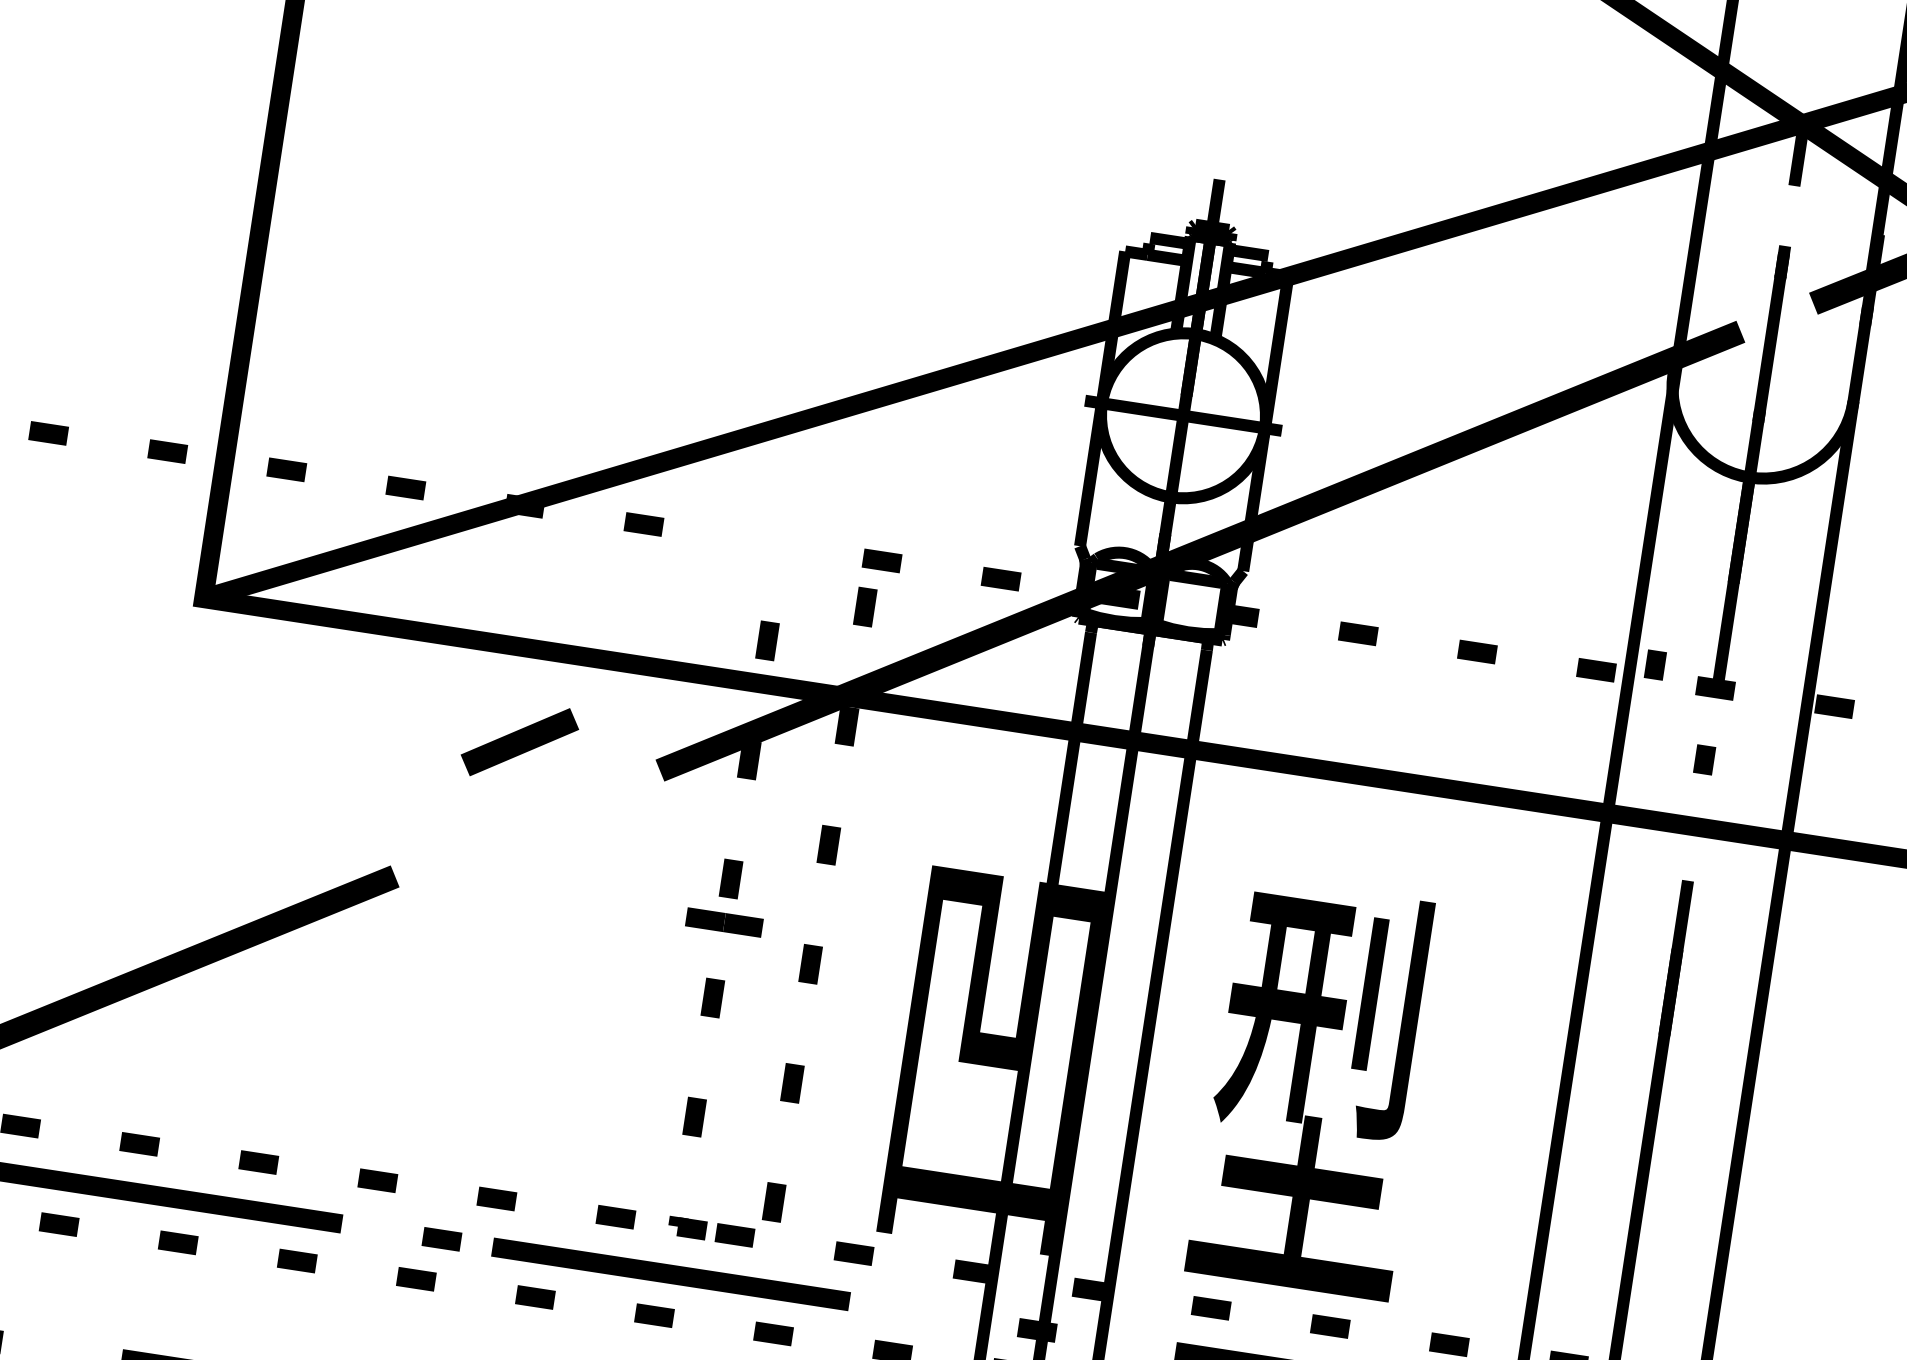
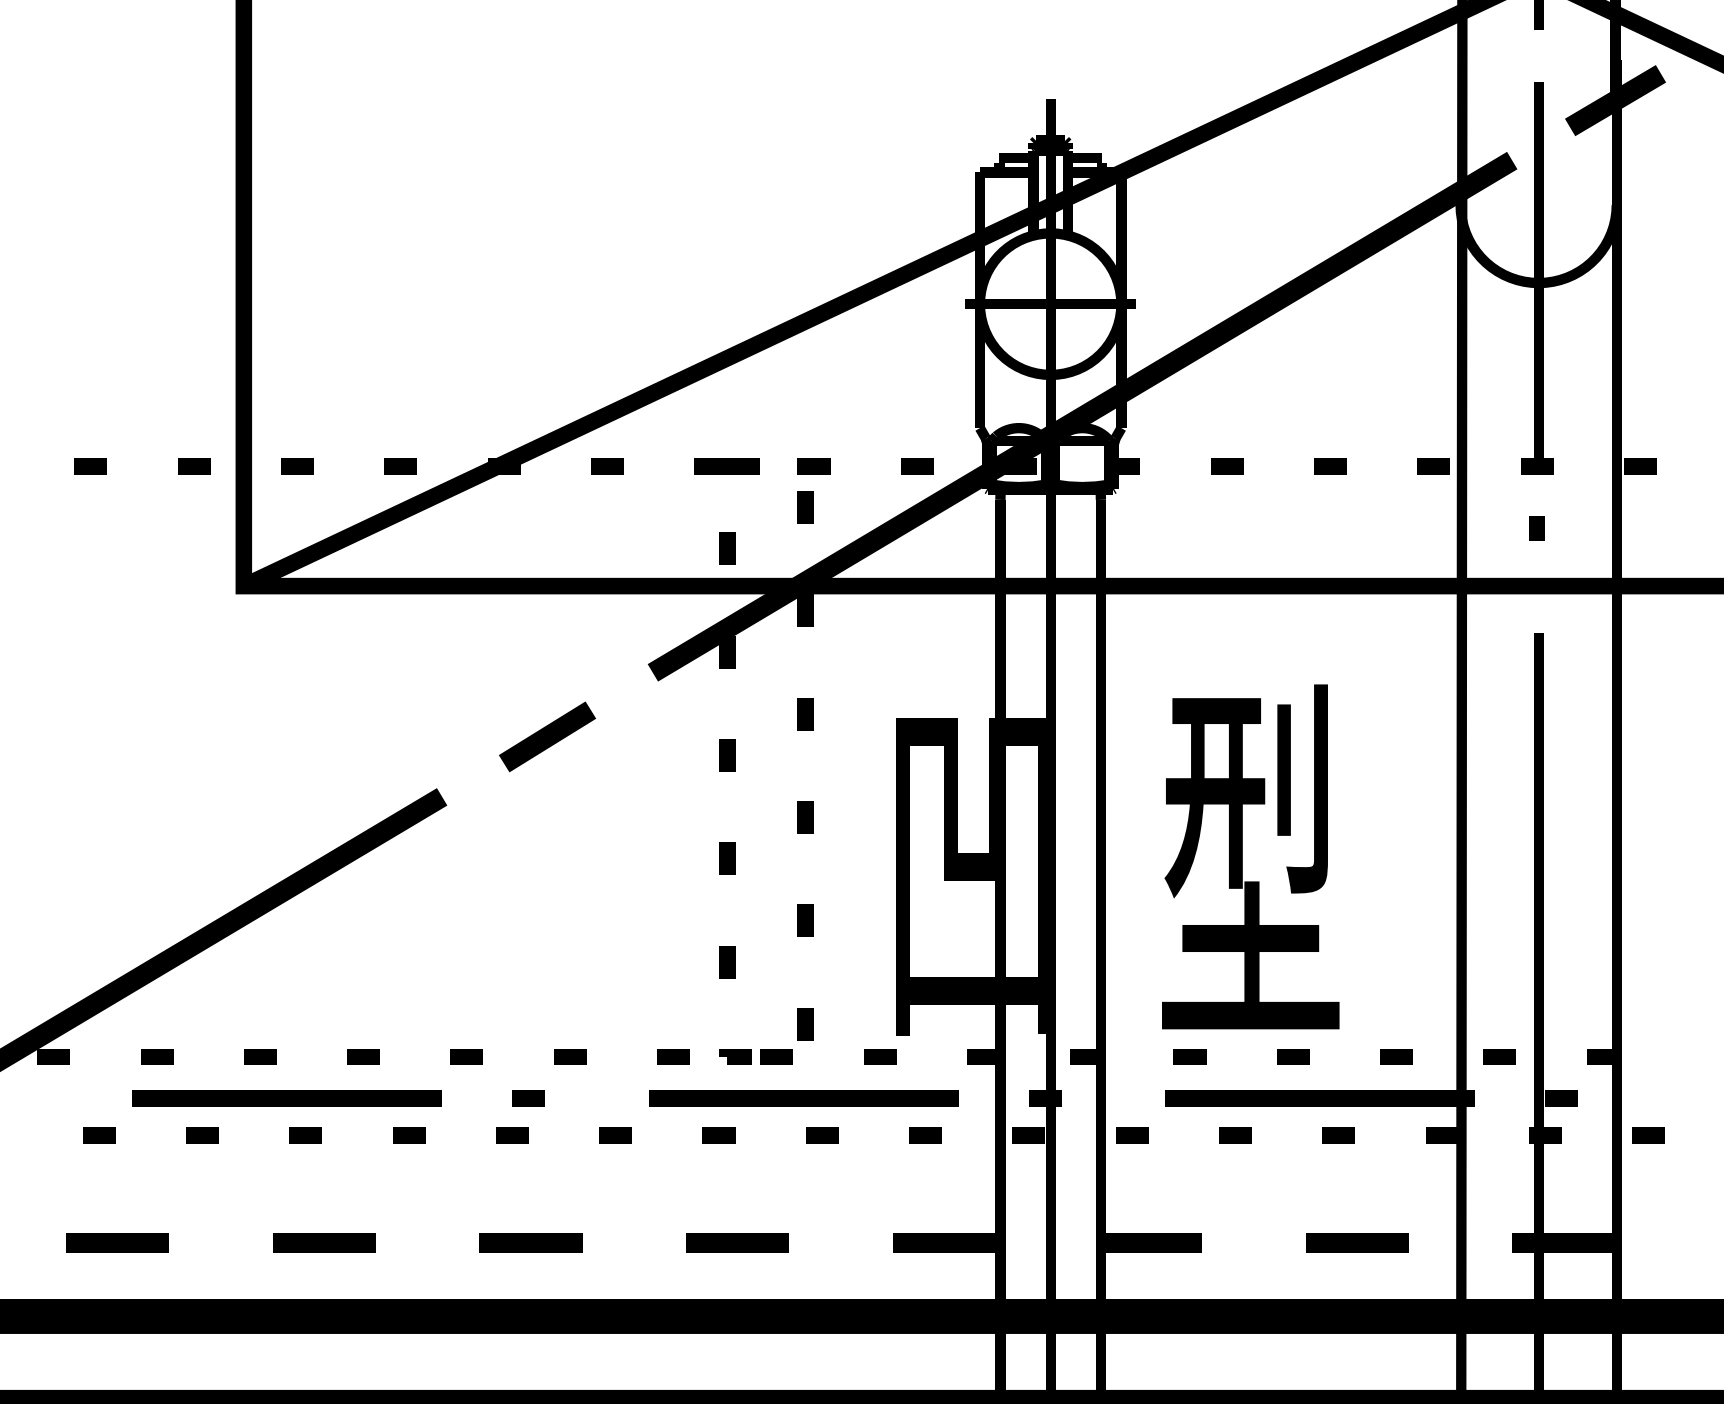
line: (1654, 665) -> (1482, 454), removed
line: (519, 741) -> (547, 736), moved
part: (723, 922) -> (726, 466), moved
line: (670, 1274) -> (803, 1098), moved

